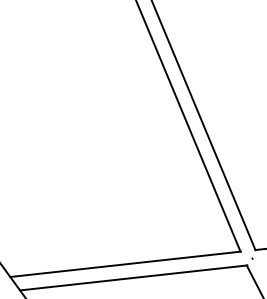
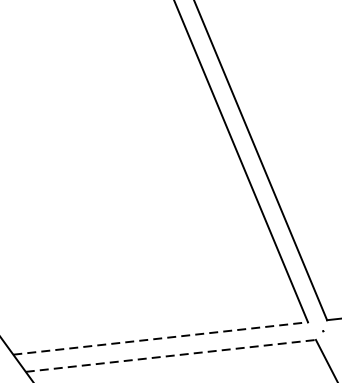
line: (125, 264) -> (160, 338), solid -> dashed
line: (134, 277) -> (172, 355), solid -> dashed

